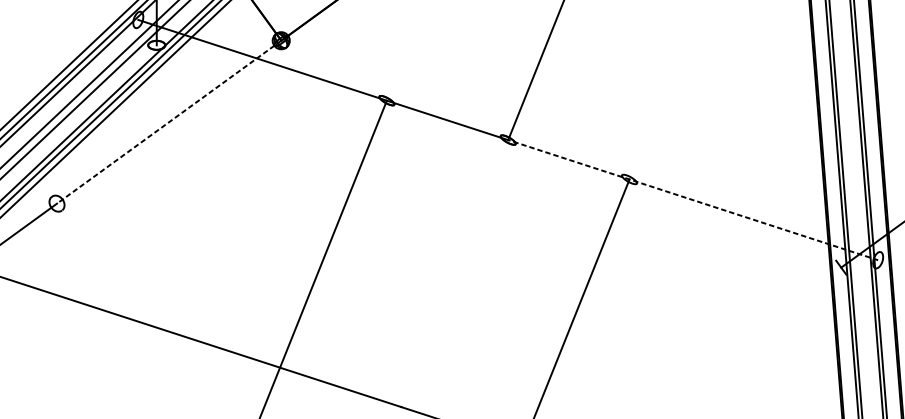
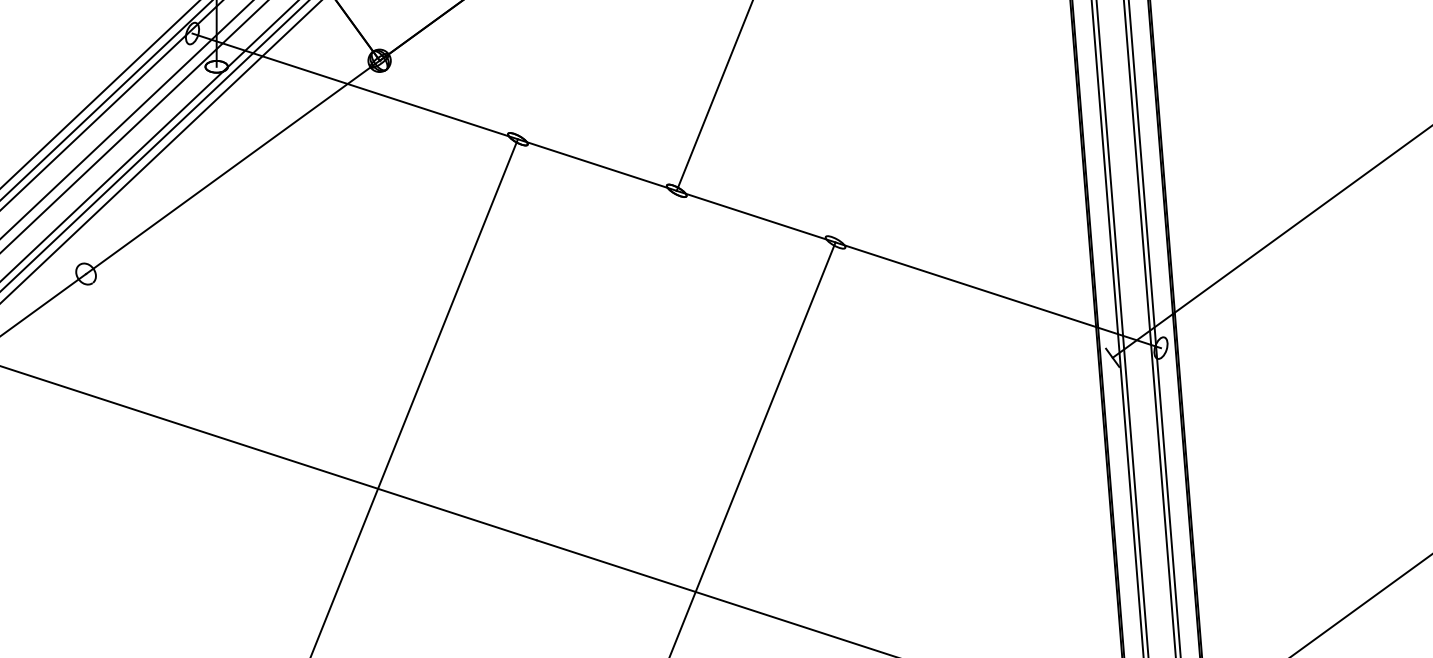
line: (168, 122) -> (232, 167), dashed -> solid
line: (692, 200) -> (918, 269), dashed -> solid

